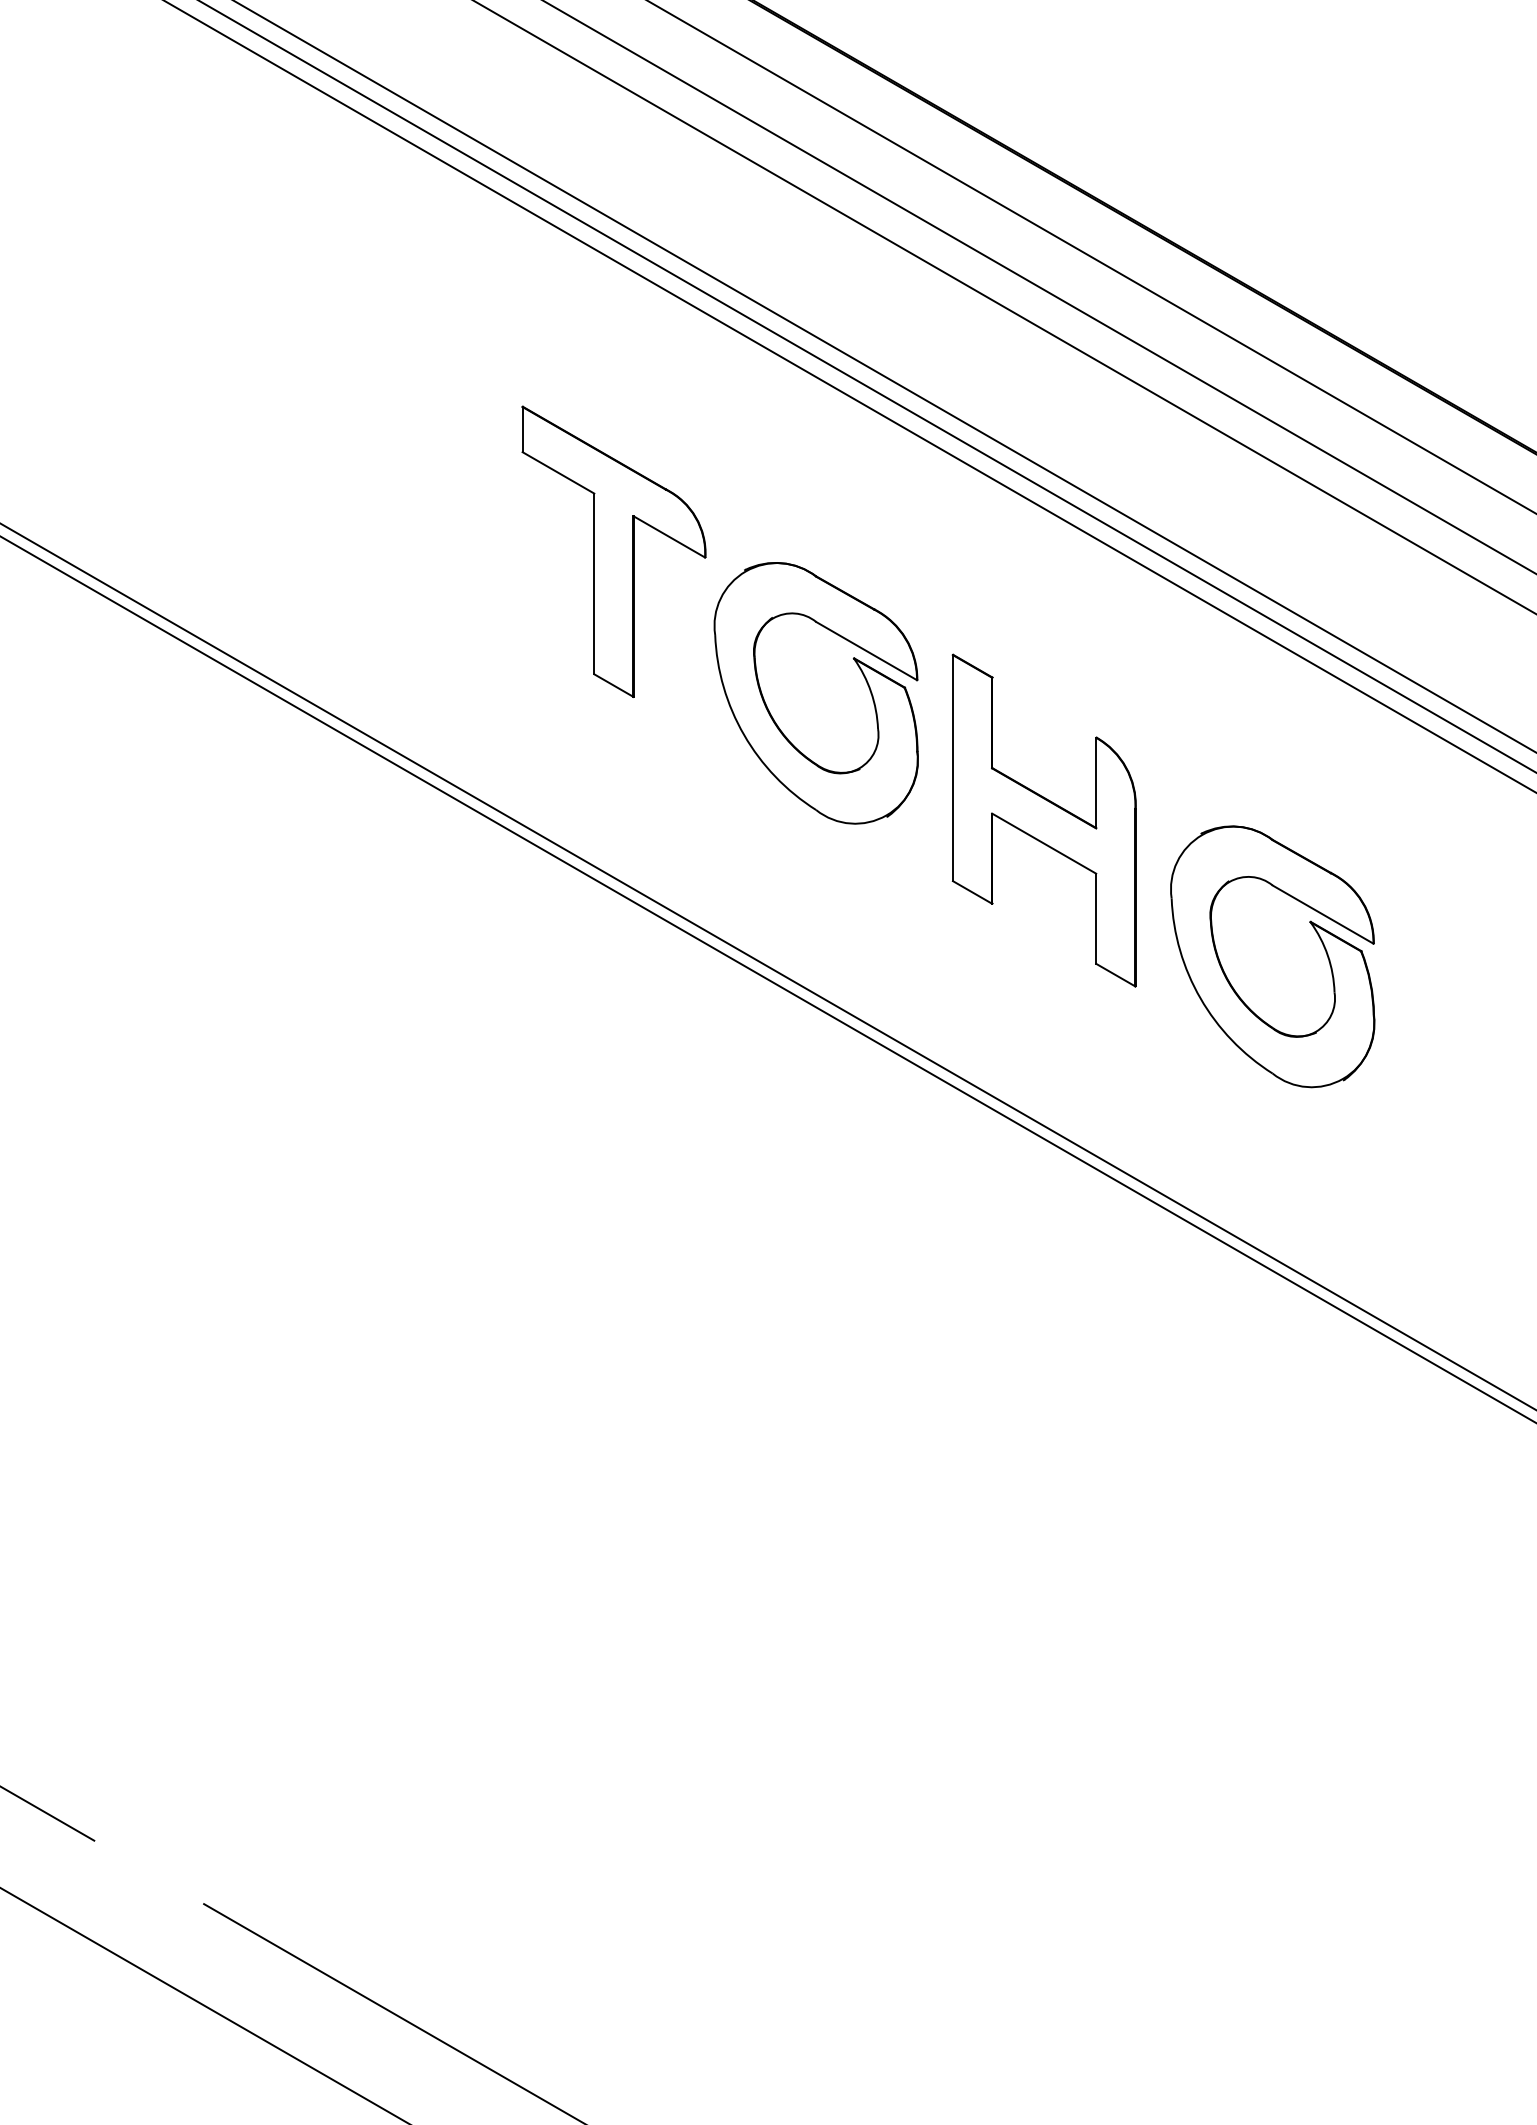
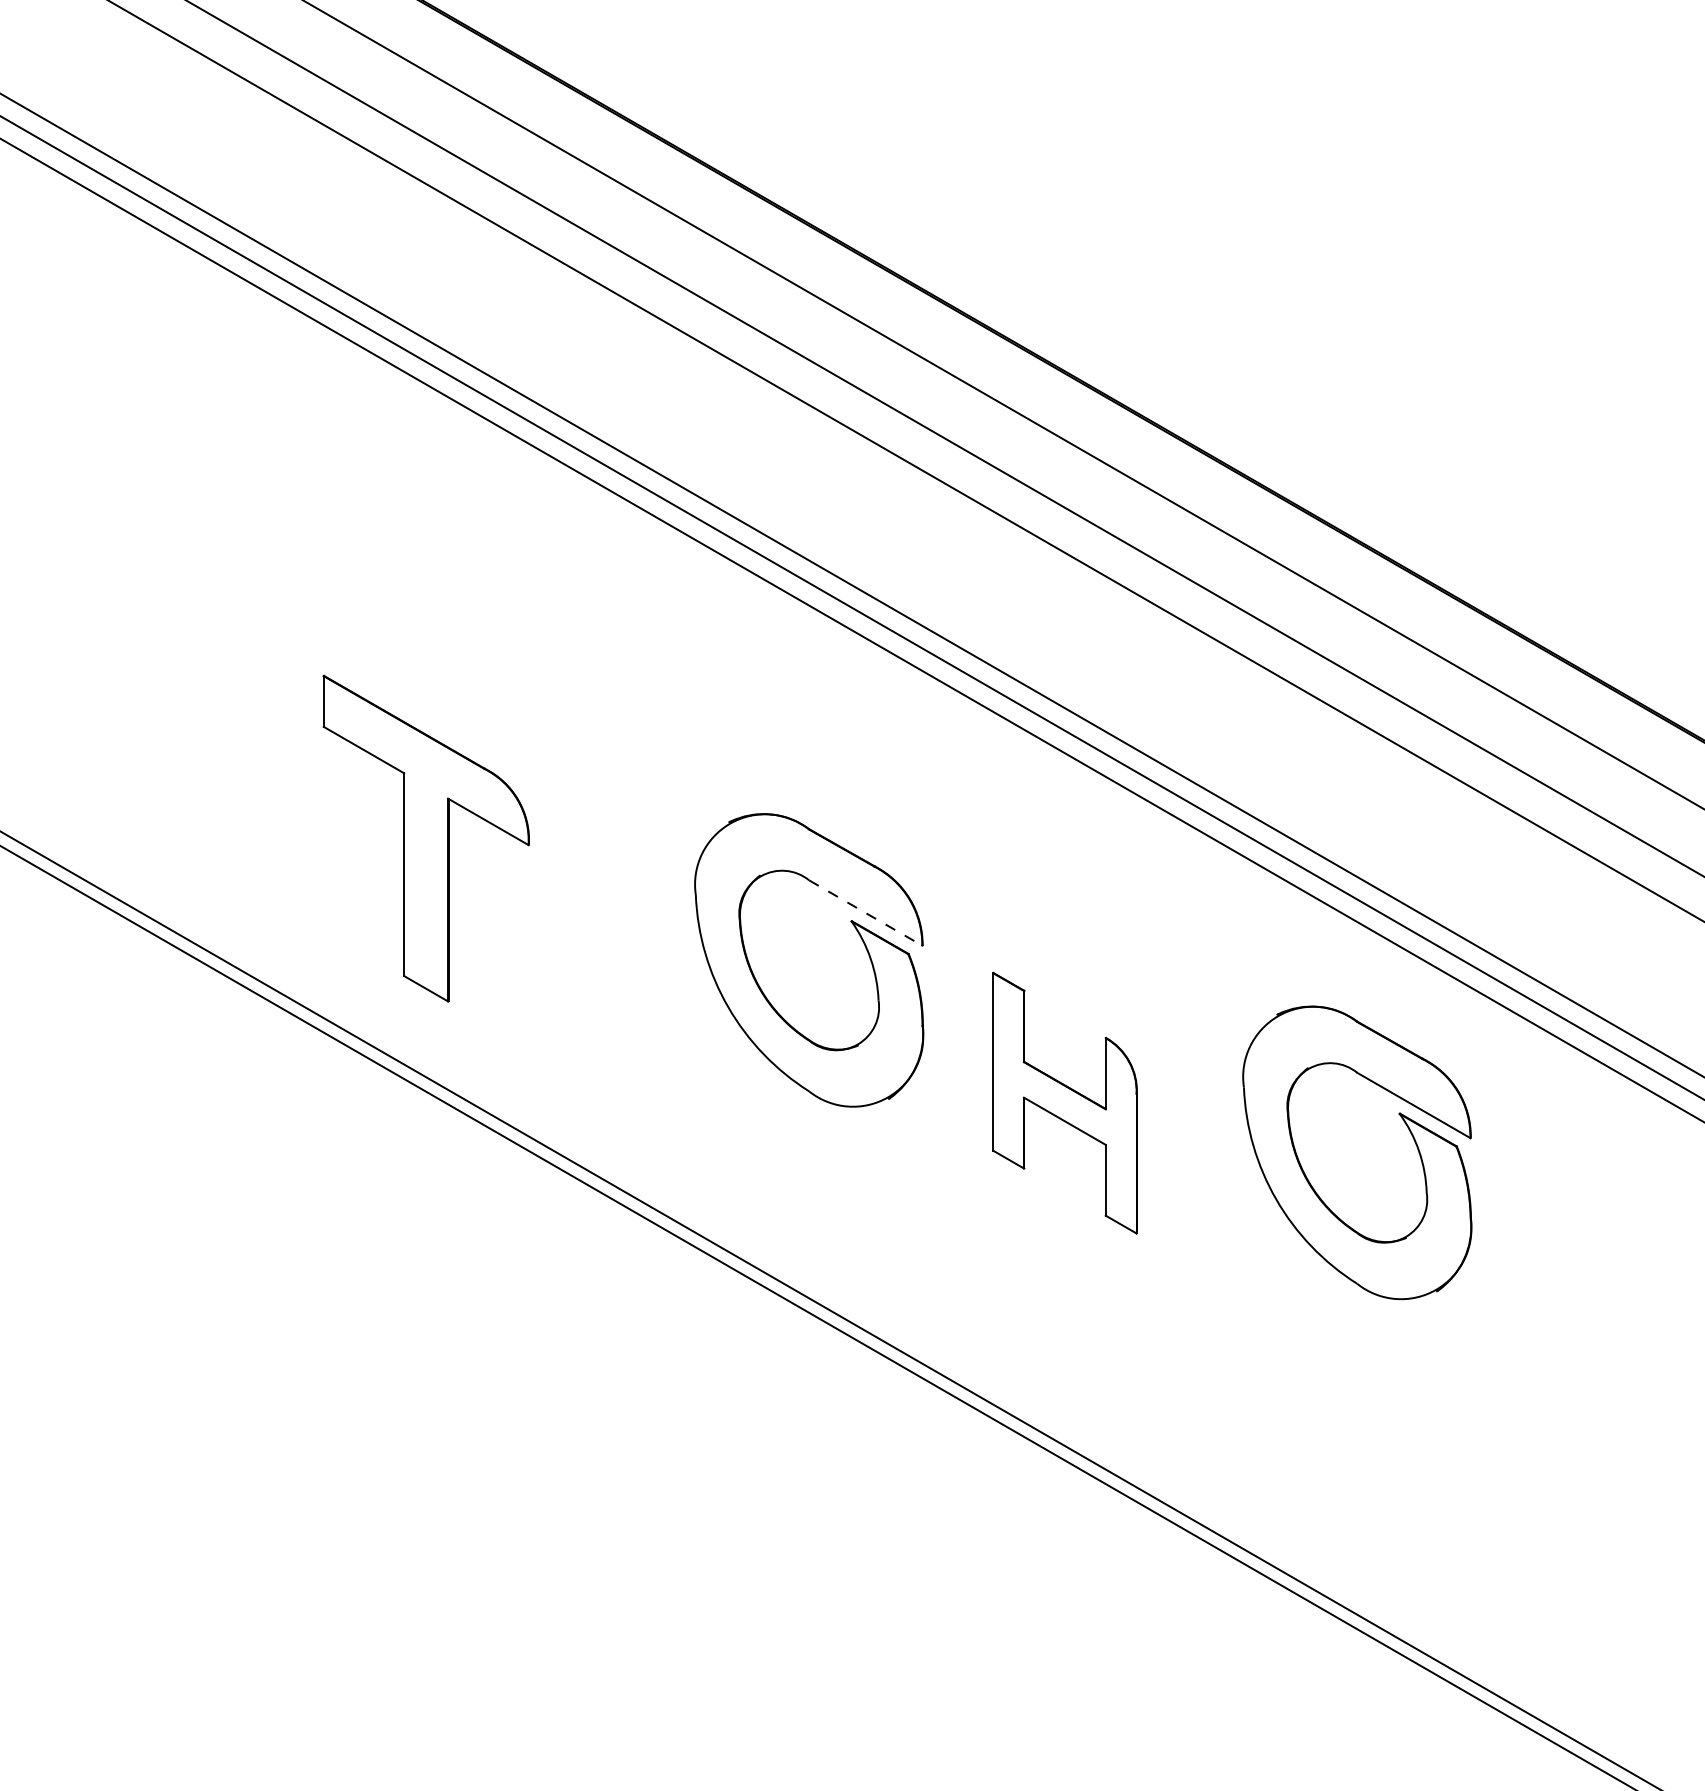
part: (613, 551) -> (425, 838), moved
line: (867, 651) -> (866, 913), solid -> dashed
part: (1043, 820) -> (1064, 1103), size x0.7
part: (1228, 978) -> (1307, 1177), moved

